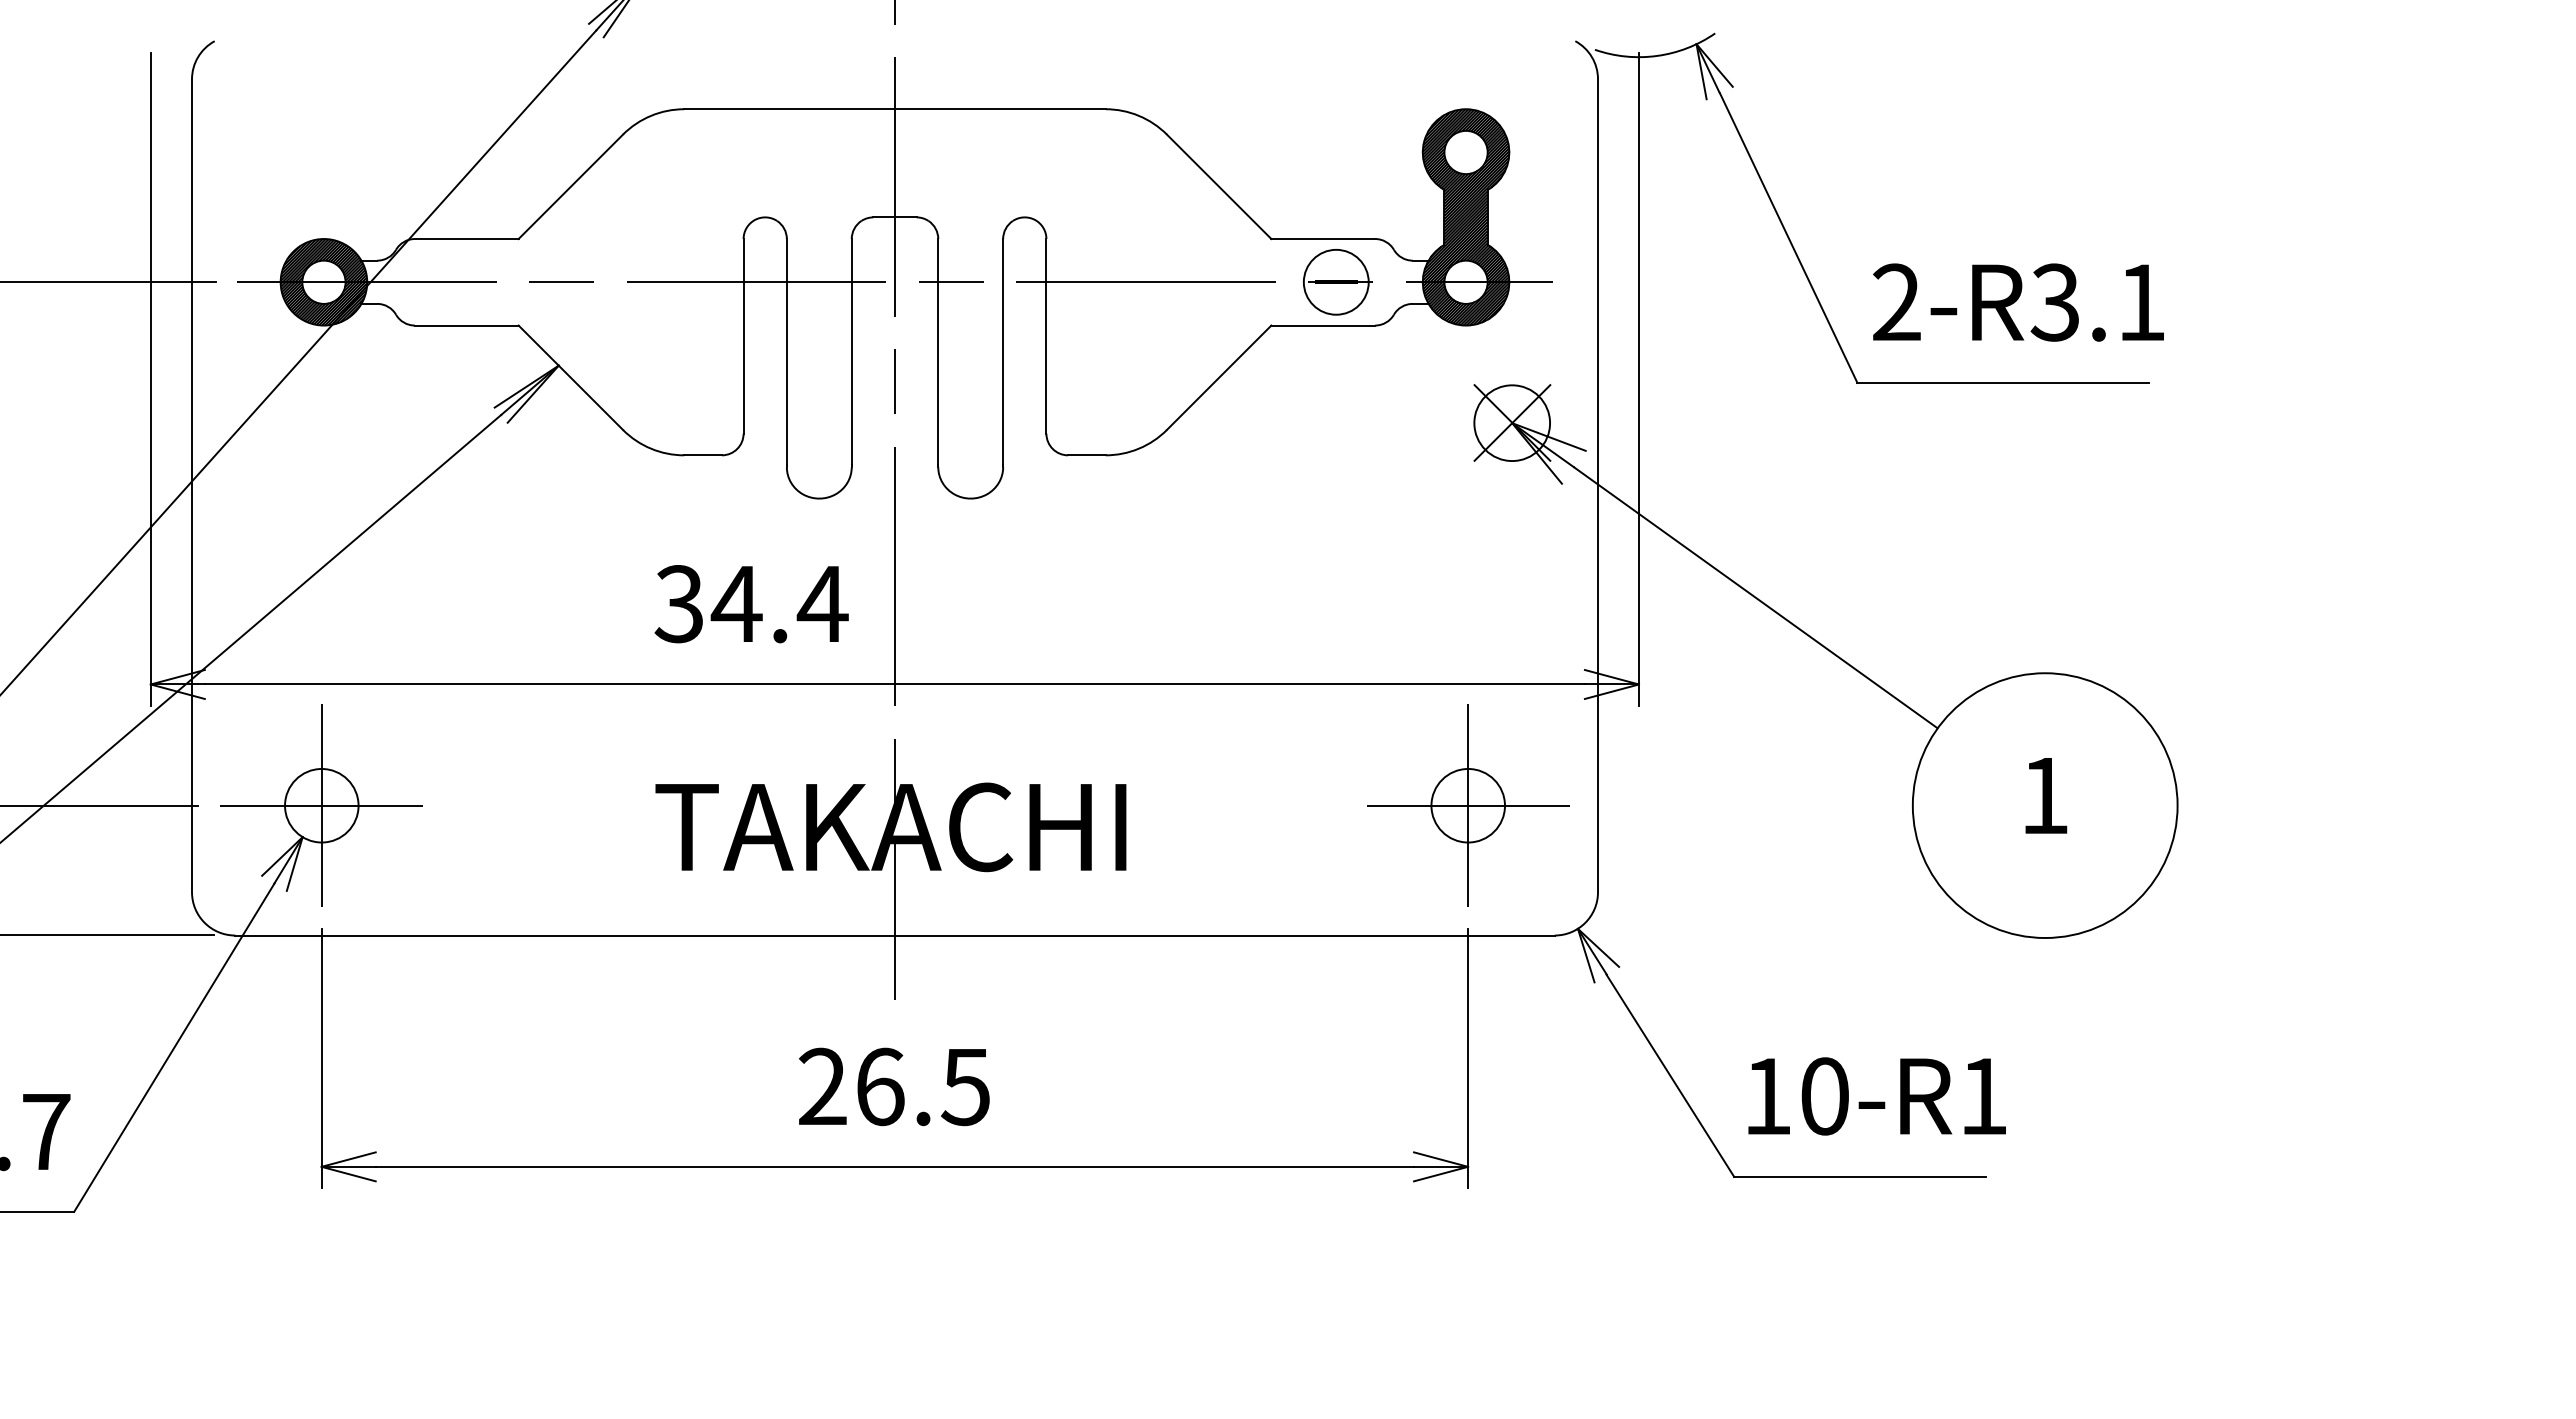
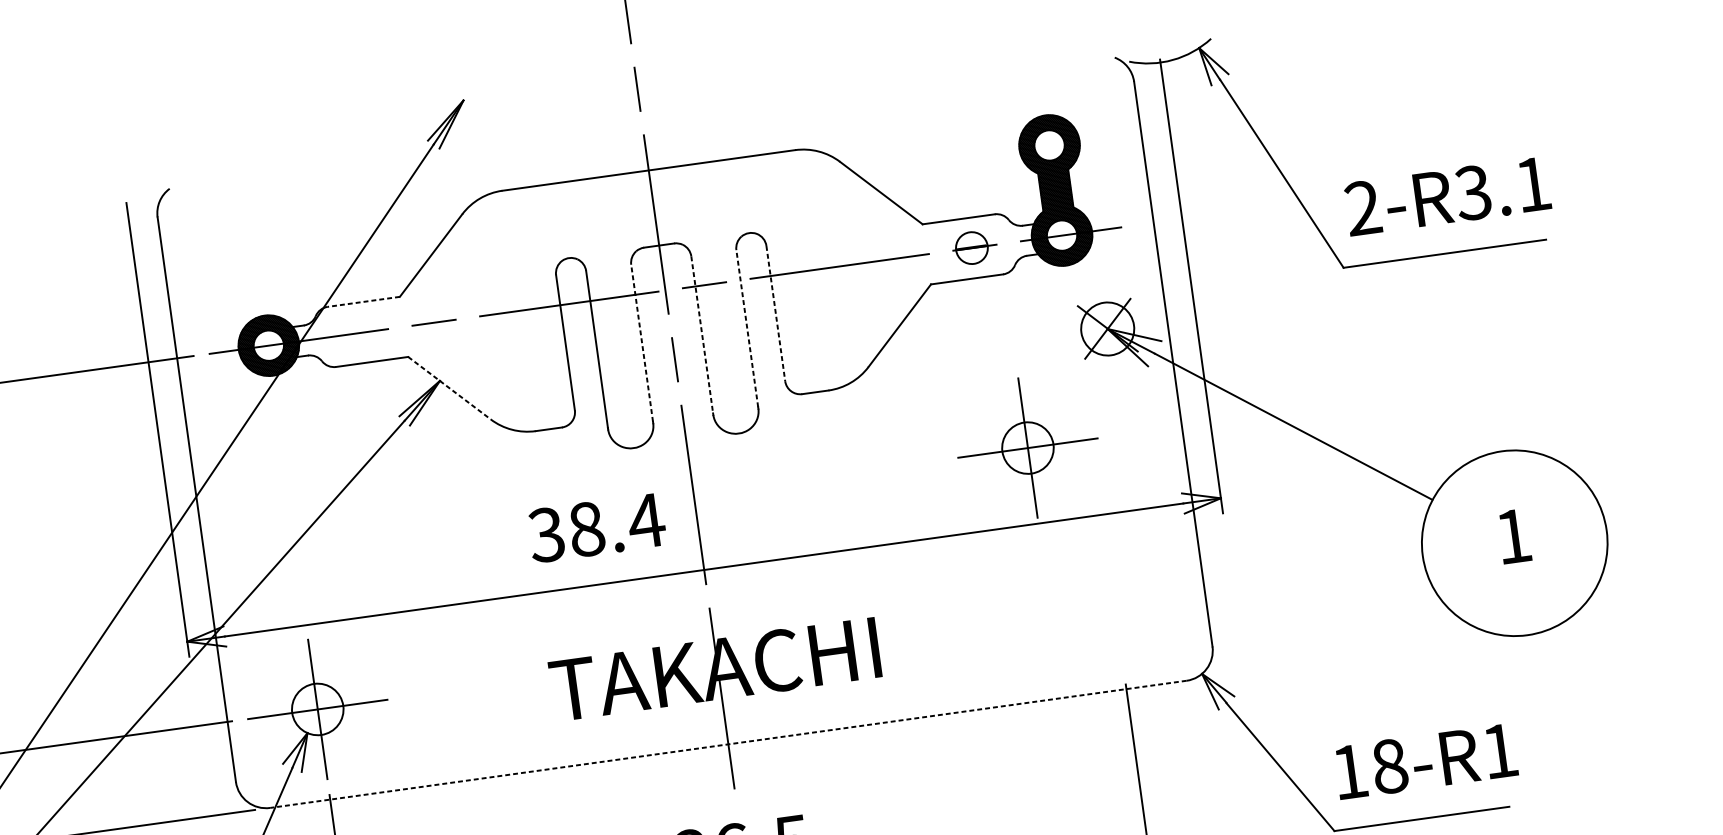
line: (466, 239) -> (363, 302), solid -> dashed
circle: (1335, 281) -> (971, 247), size x0.7
line: (1046, 336) -> (775, 313), solid -> dashed
line: (851, 351) -> (641, 342), solid -> dashed
line: (1003, 351) -> (747, 328), solid -> dashed
line: (938, 352) -> (702, 335), solid -> dashed
line: (570, 377) -> (449, 388), solid -> dashed
text: (736, 604) -> (586, 529), 34.4 -> 38.4
part: (1468, 805) -> (1028, 447), moved
line: (895, 935) -> (728, 744), solid -> dashed
text: (1825, 1096) -> (1390, 766), 10-R1 -> 18-R1

